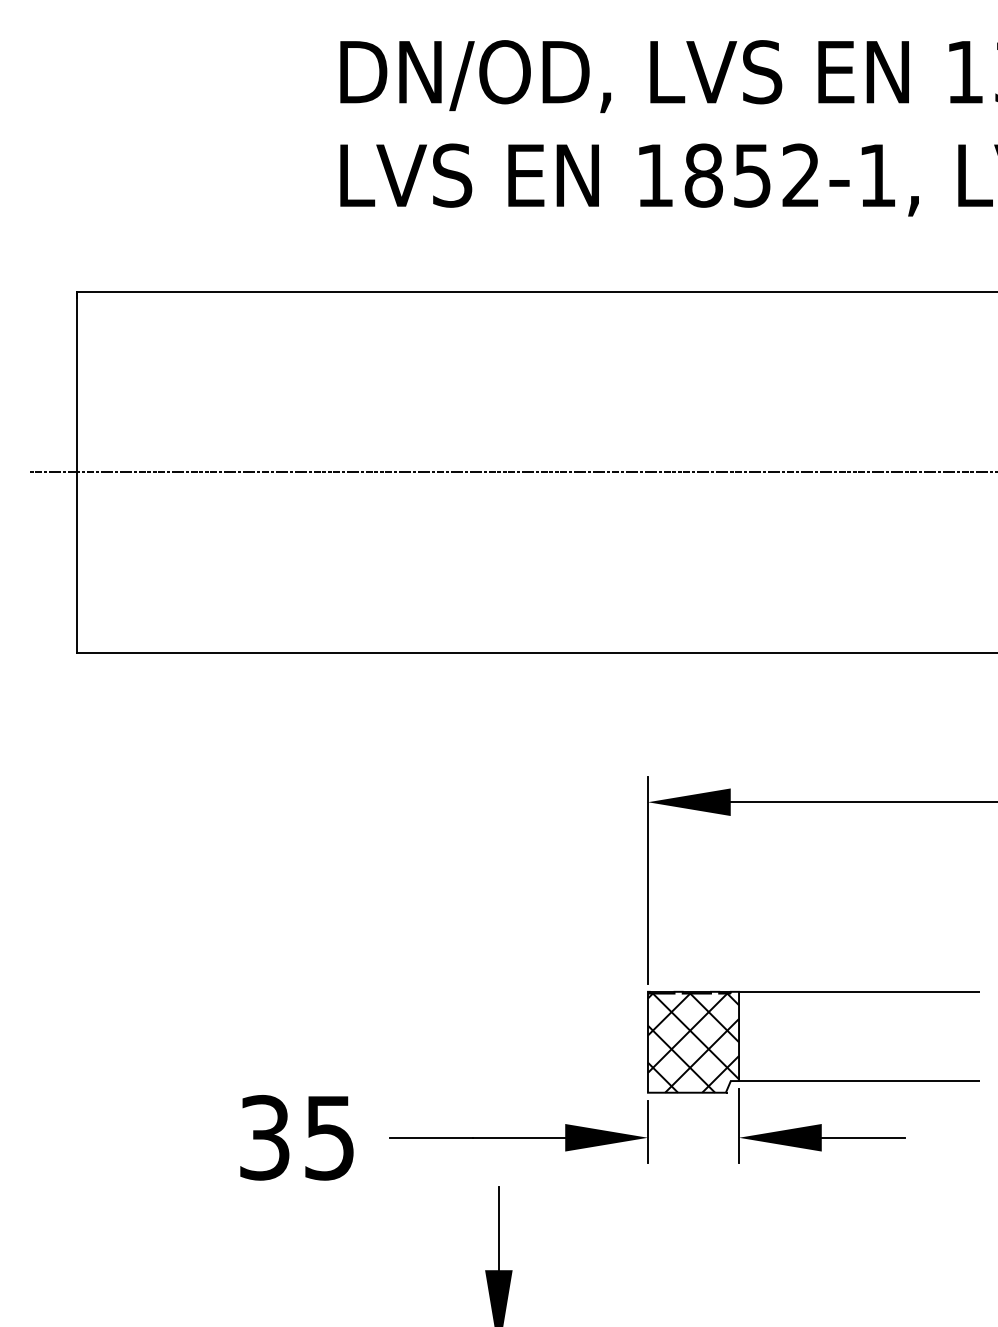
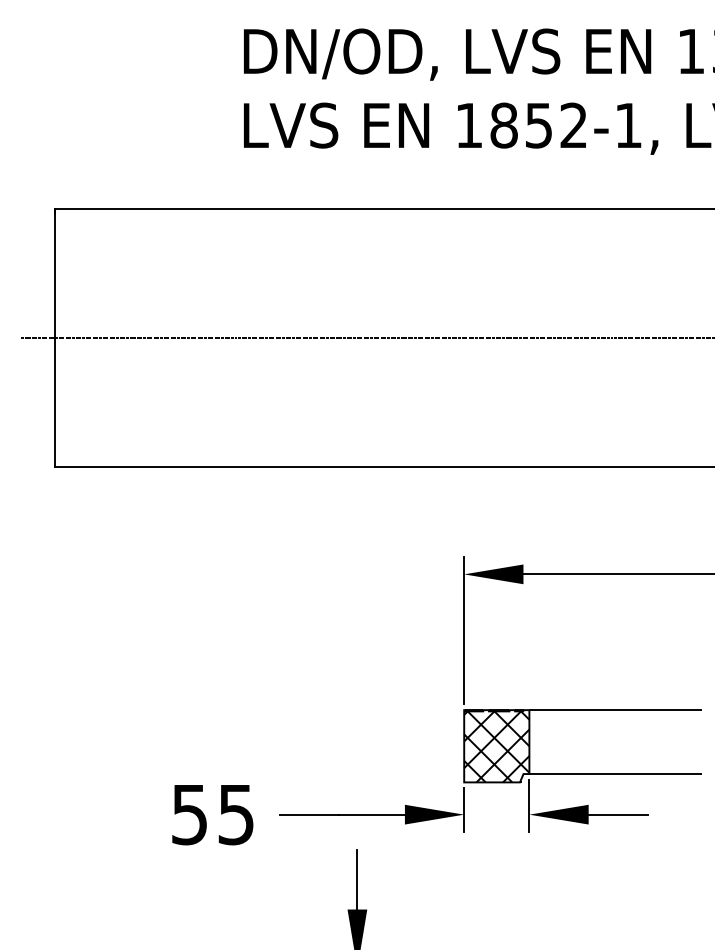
text: (264, 1137) -> (189, 814), 35 -> 55

